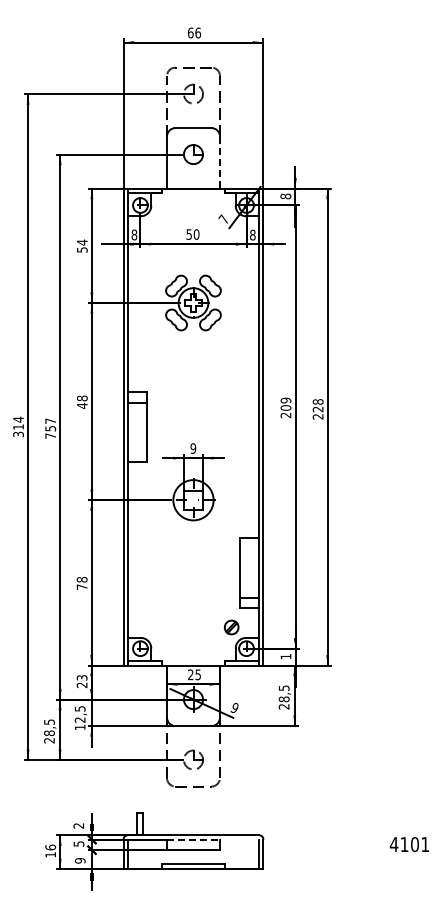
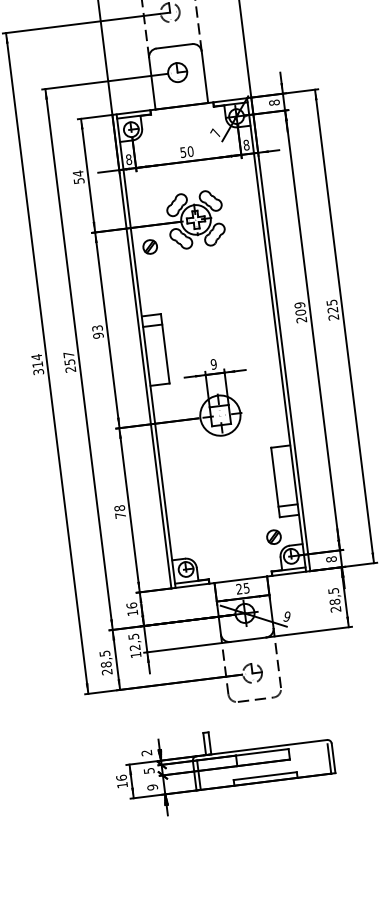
line: (220, 162) -> (205, 77), dashed -> solid
part: (144, 323) -> (149, 246), added
text: (82, 401) -> (98, 331), 48 -> 93
text: (317, 401) -> (331, 302), 228 -> 225
text: (50, 435) -> (70, 369), 757 -> 257
text: (285, 656) -> (331, 559), 1 -> 8
text: (81, 681) -> (131, 609), 23 -> 16
line: (193, 839) -> (262, 752), dashed -> solid

